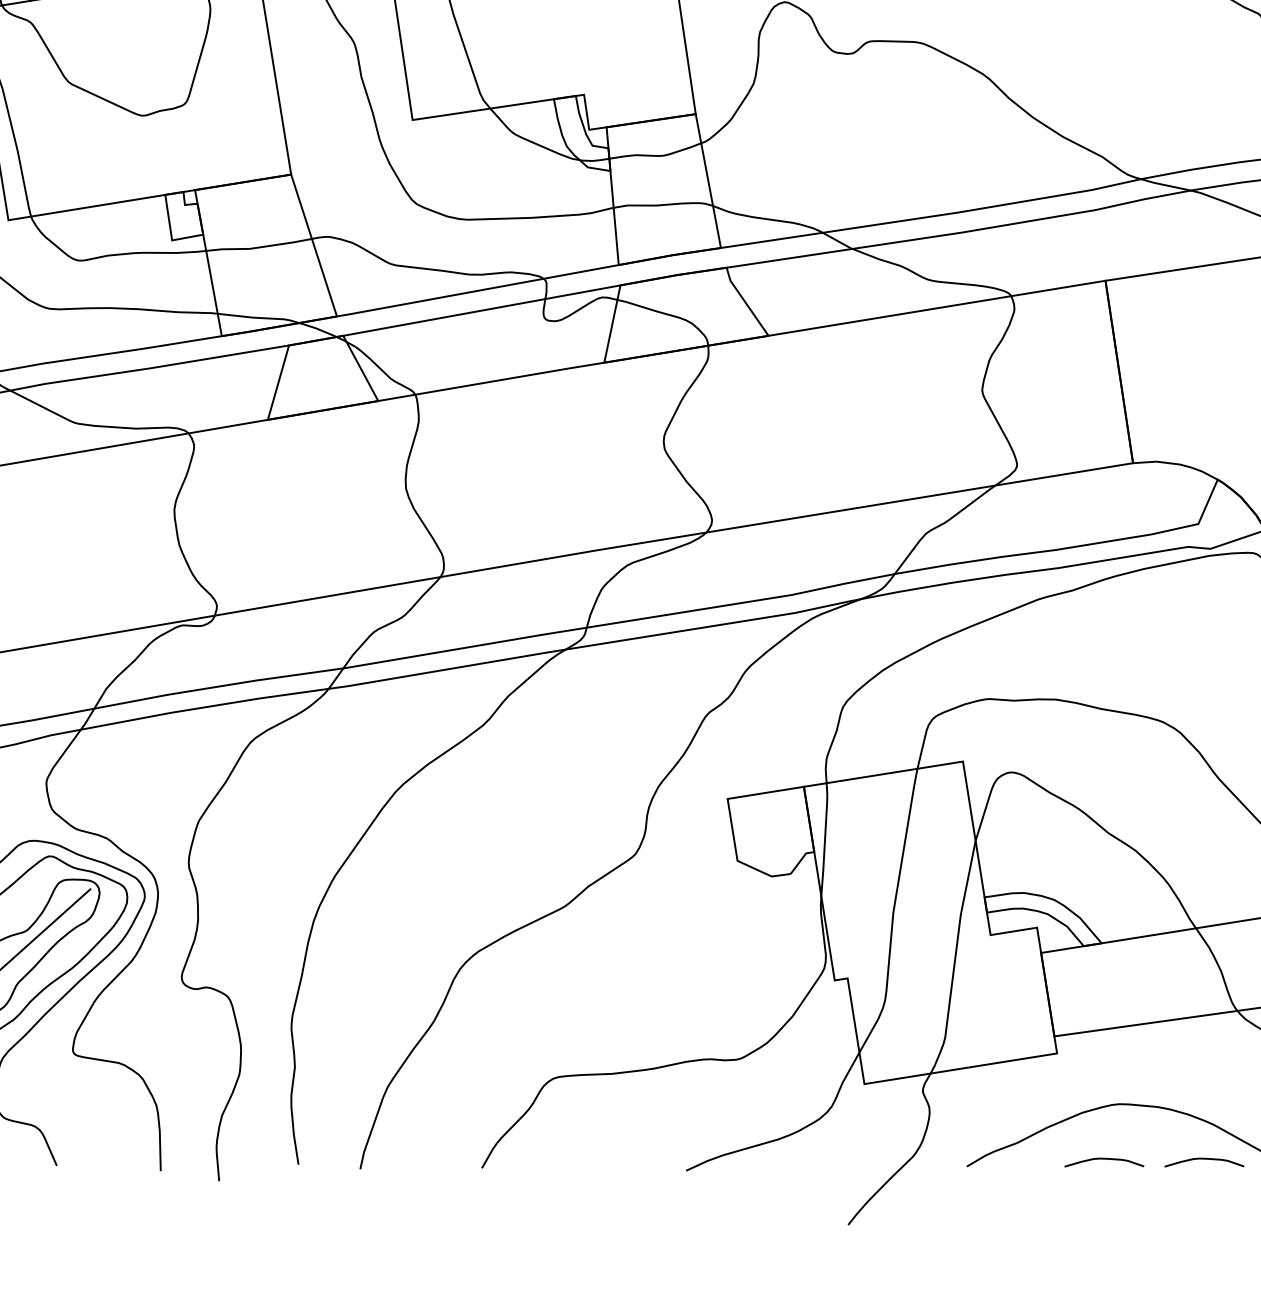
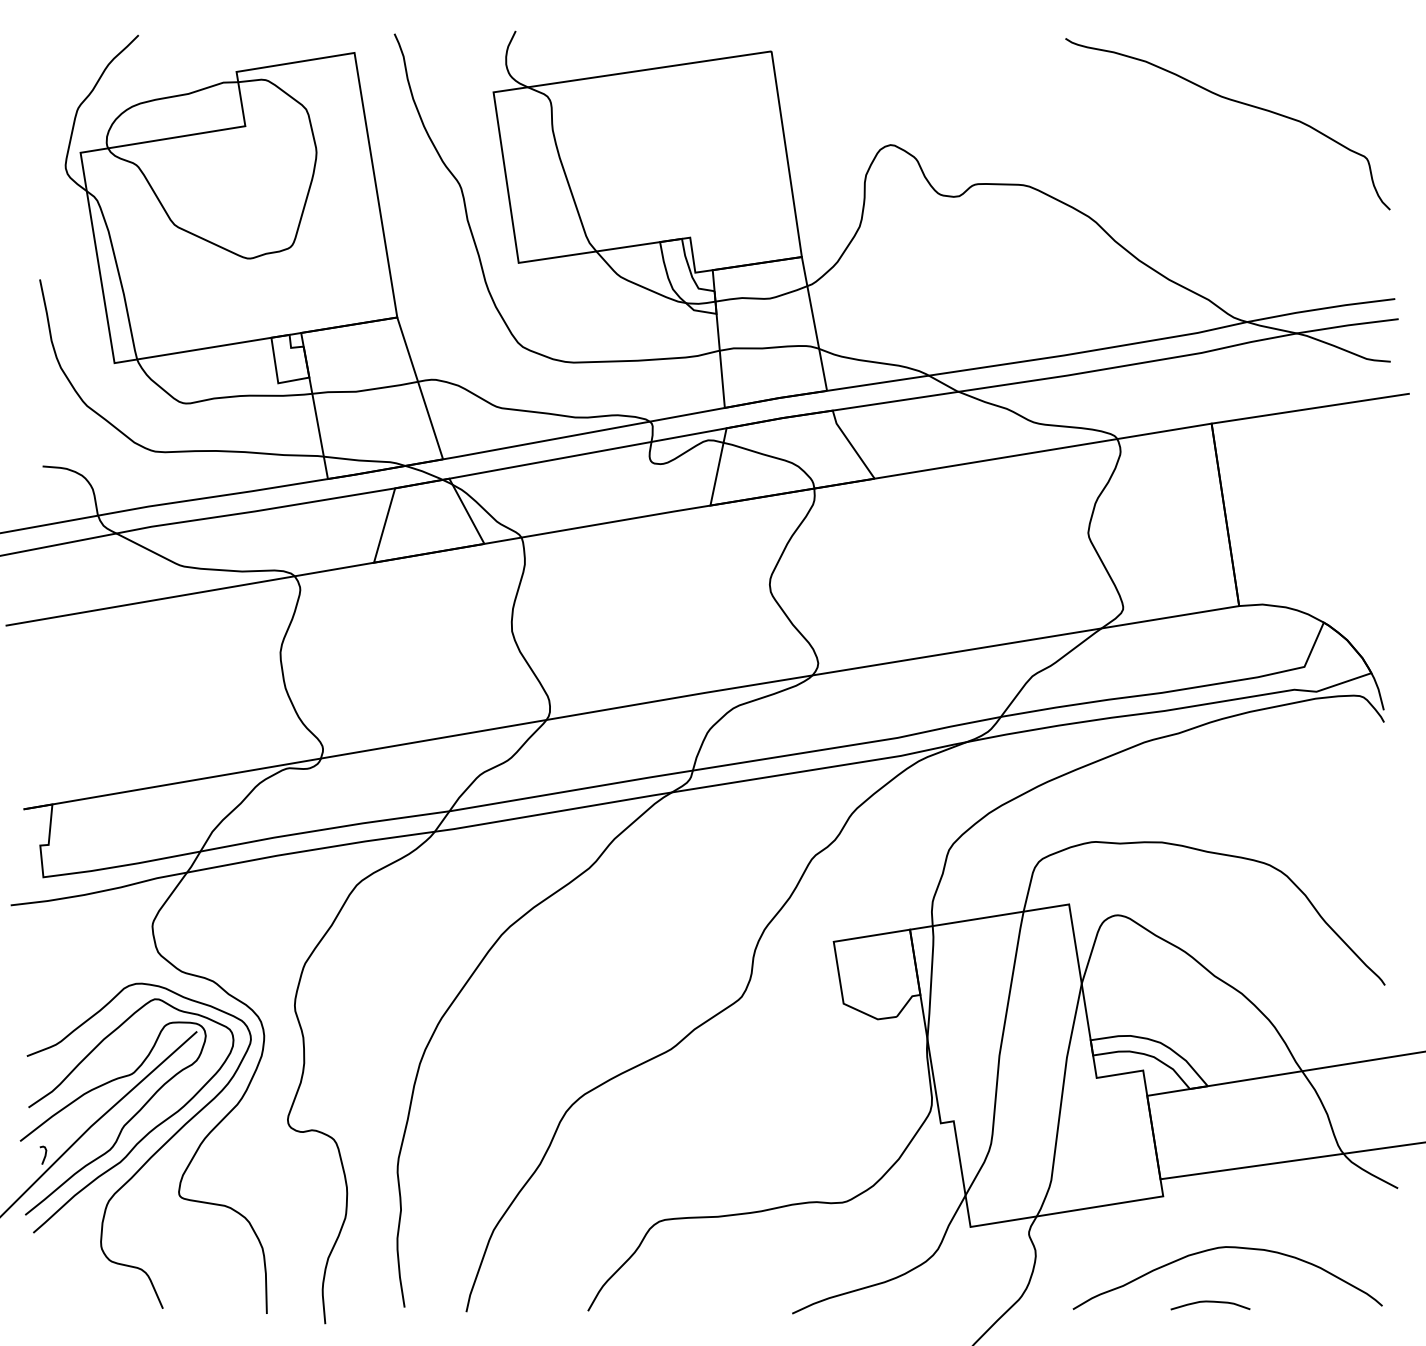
curve: (1204, 1159) -> (1310, 1302), removed

